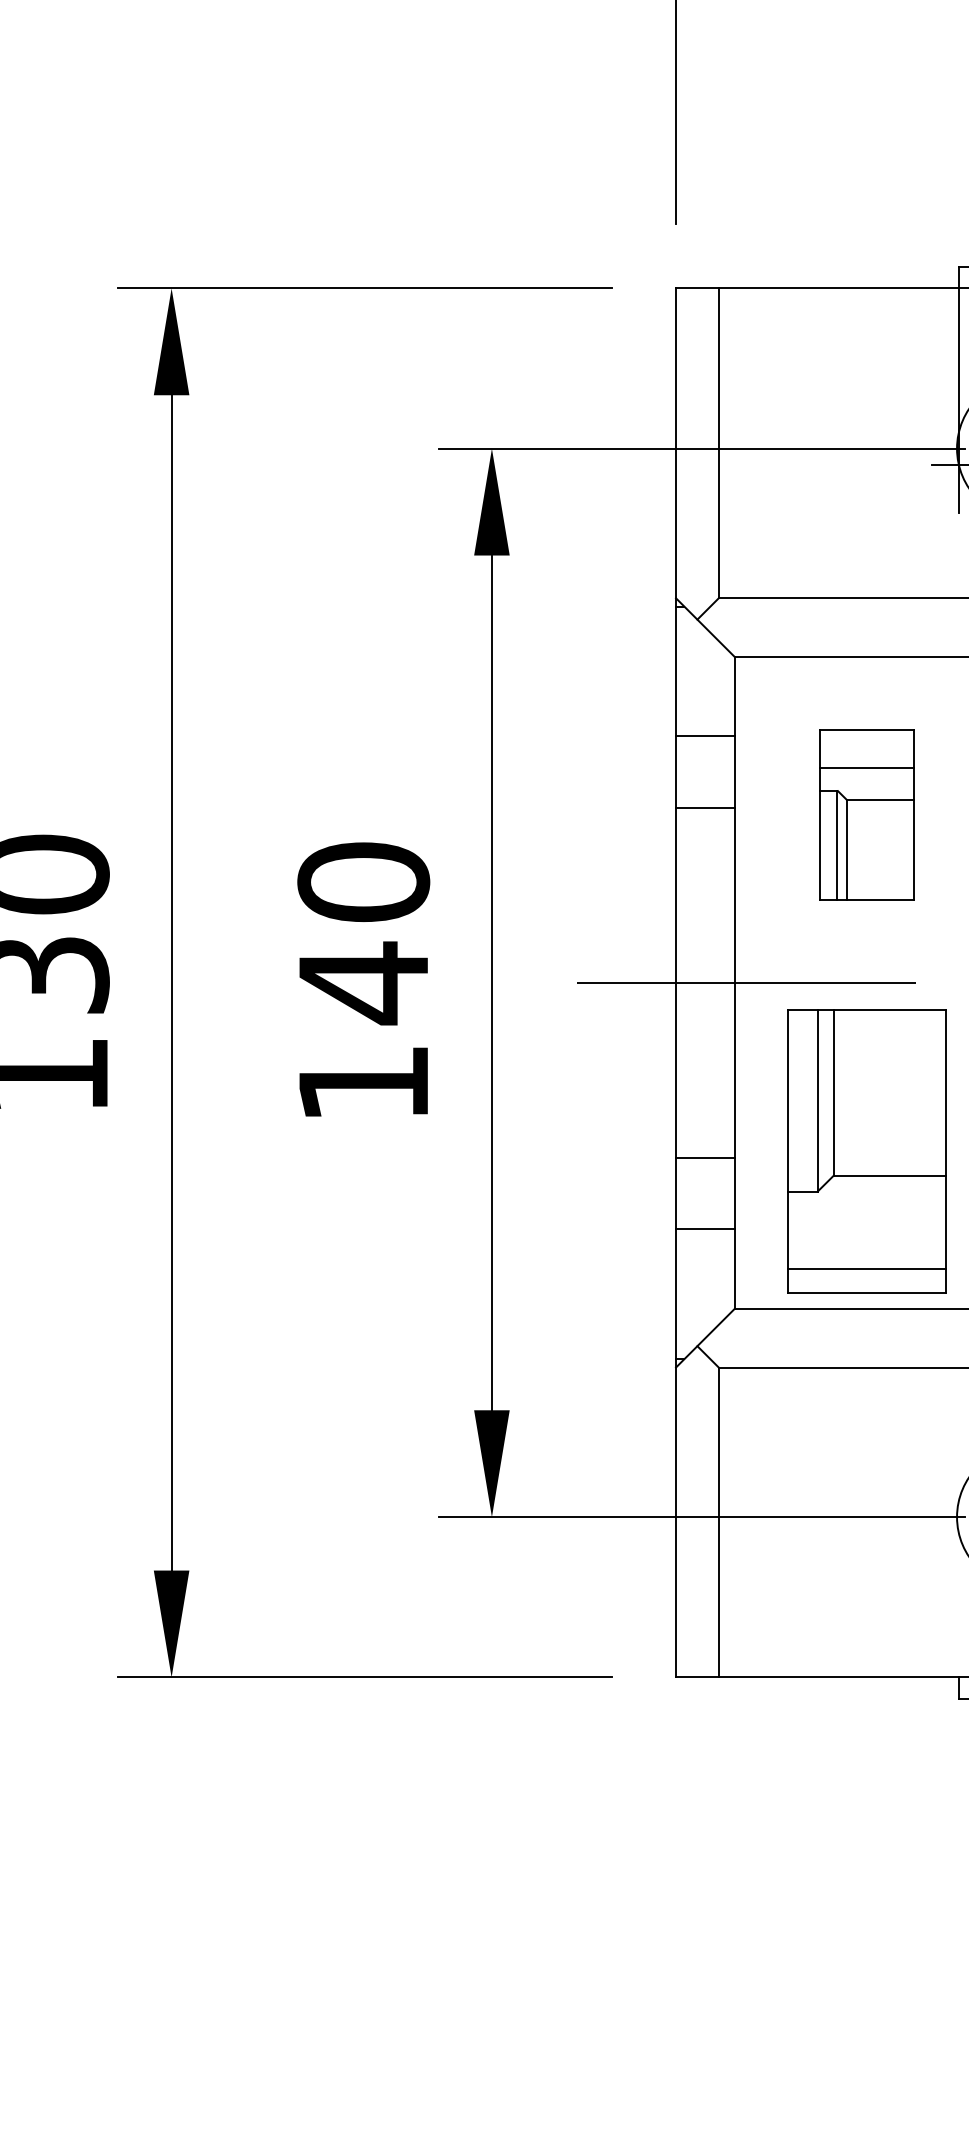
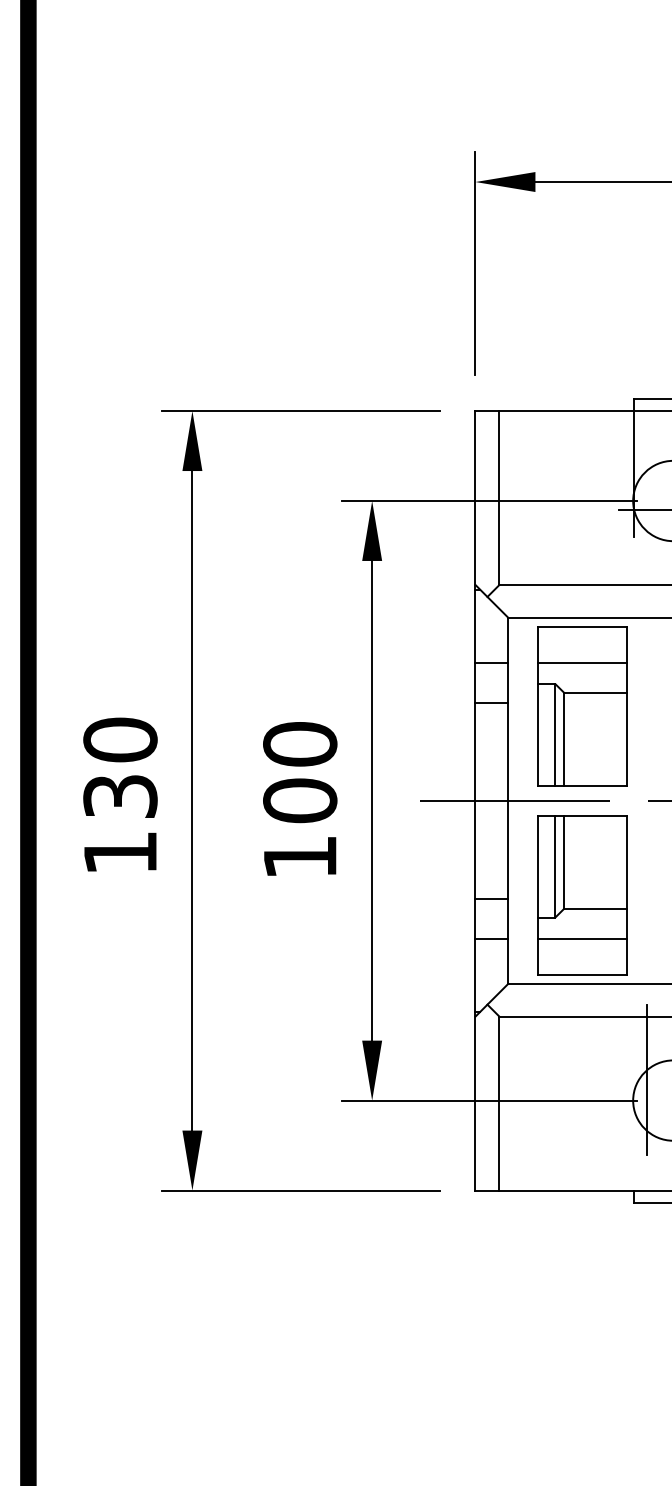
part: (866, 814) -> (582, 706), size x1.67
text: (364, 982) -> (300, 800), 140 -> 100
line: (866, 1269) -> (582, 939), moved

